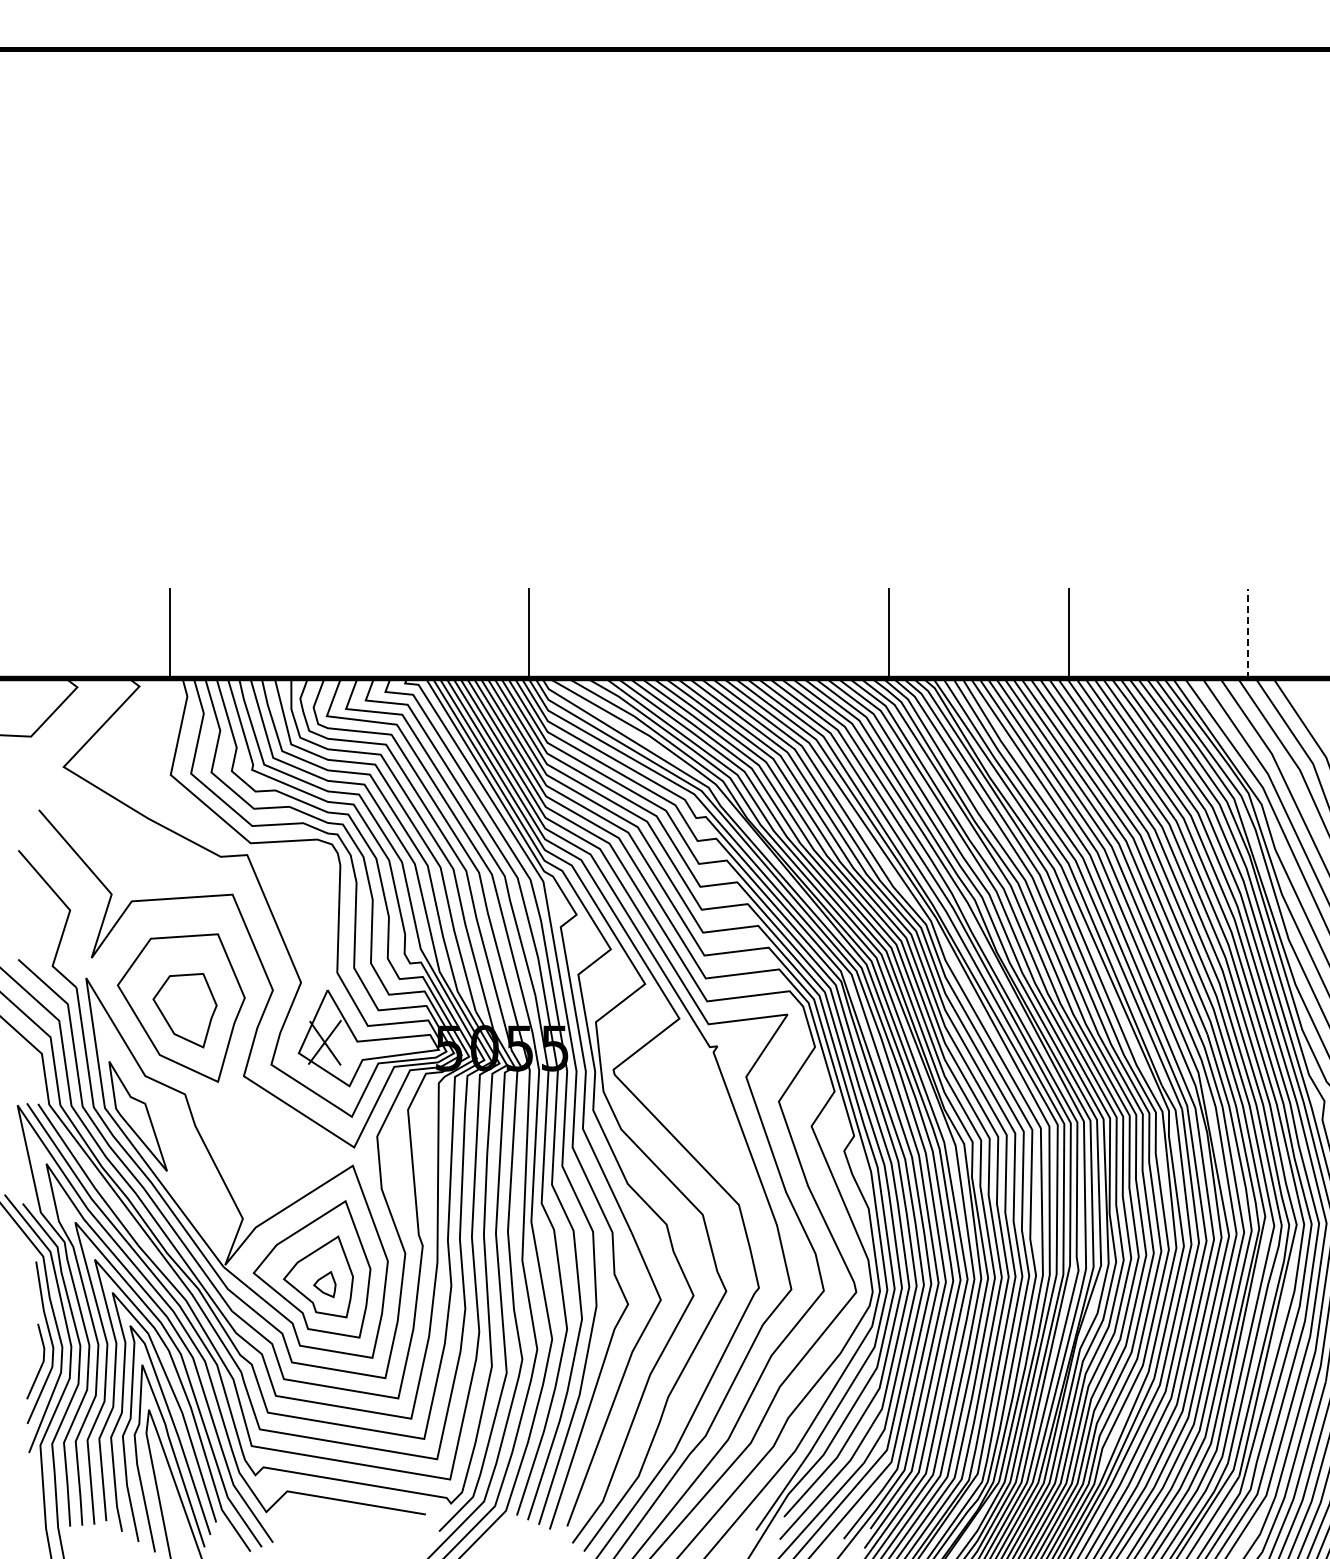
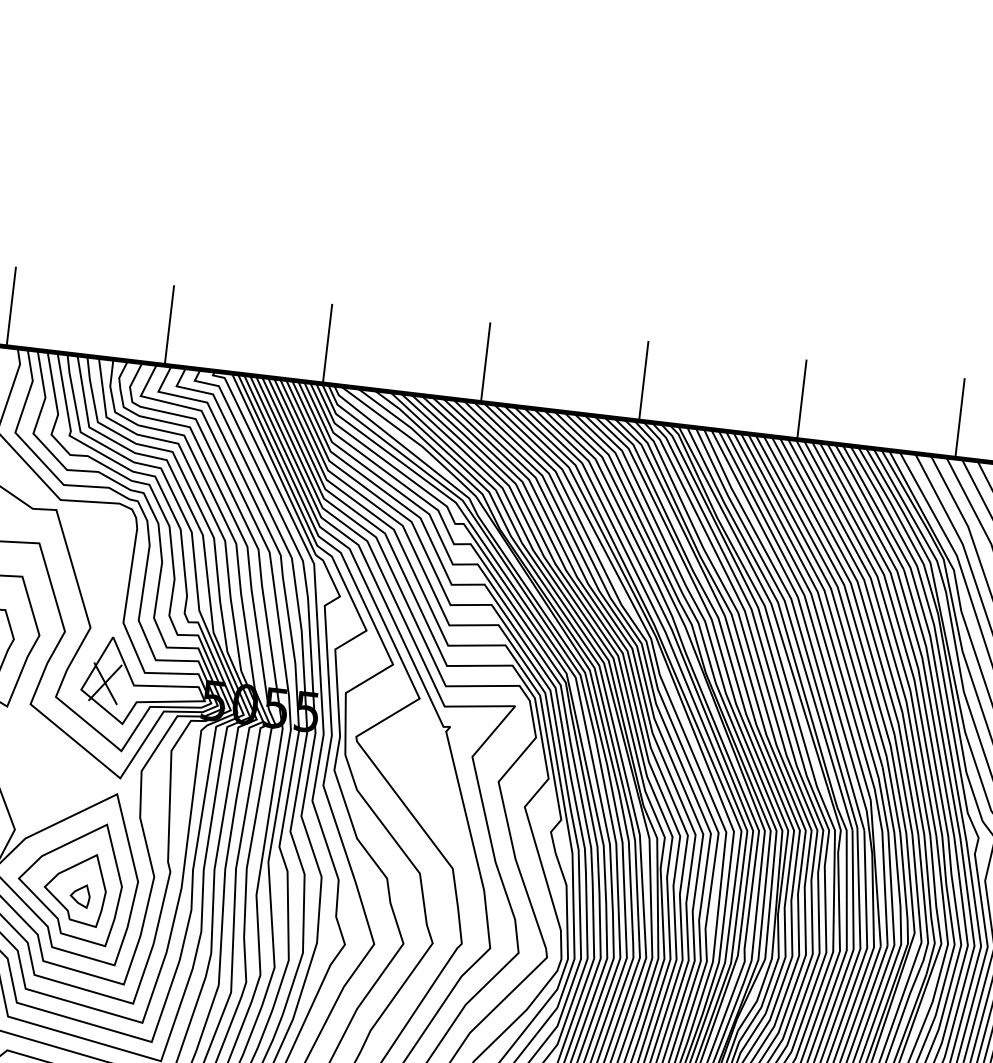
line: (349, 633) -> (169, 325), added
line: (709, 633) -> (485, 362), added
line: (1248, 633) -> (960, 418), dashed -> solid

